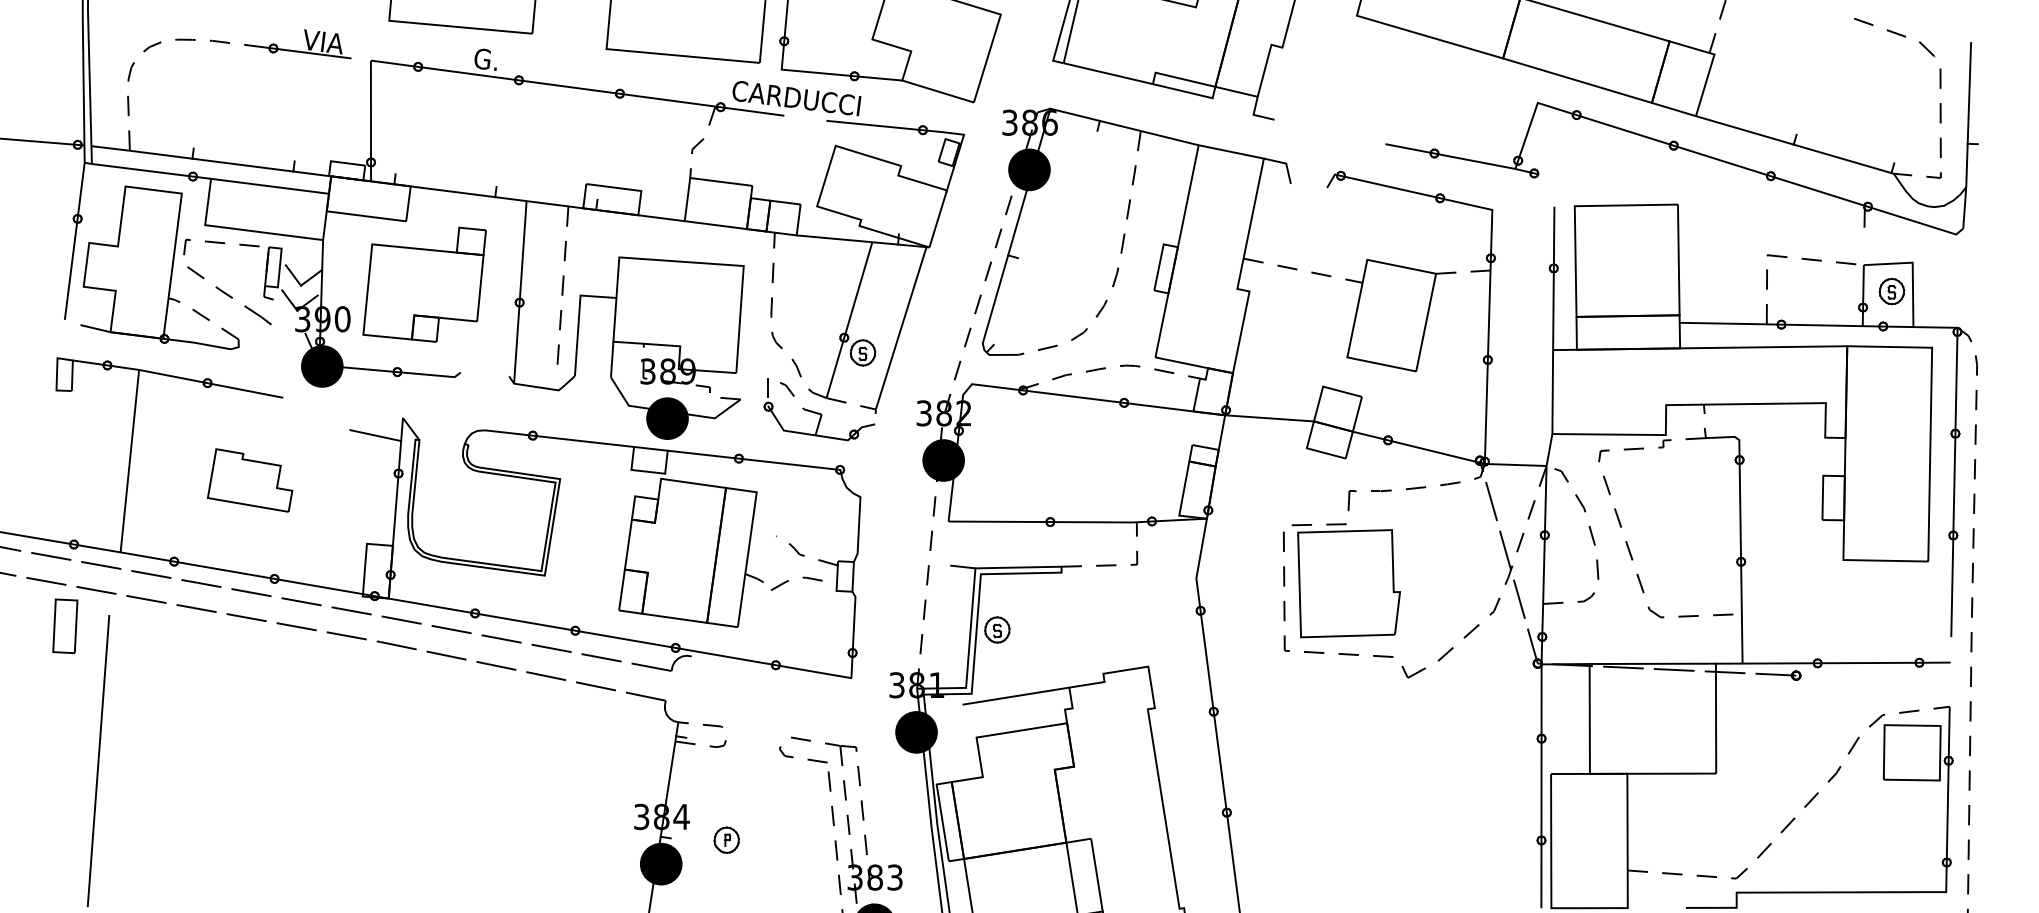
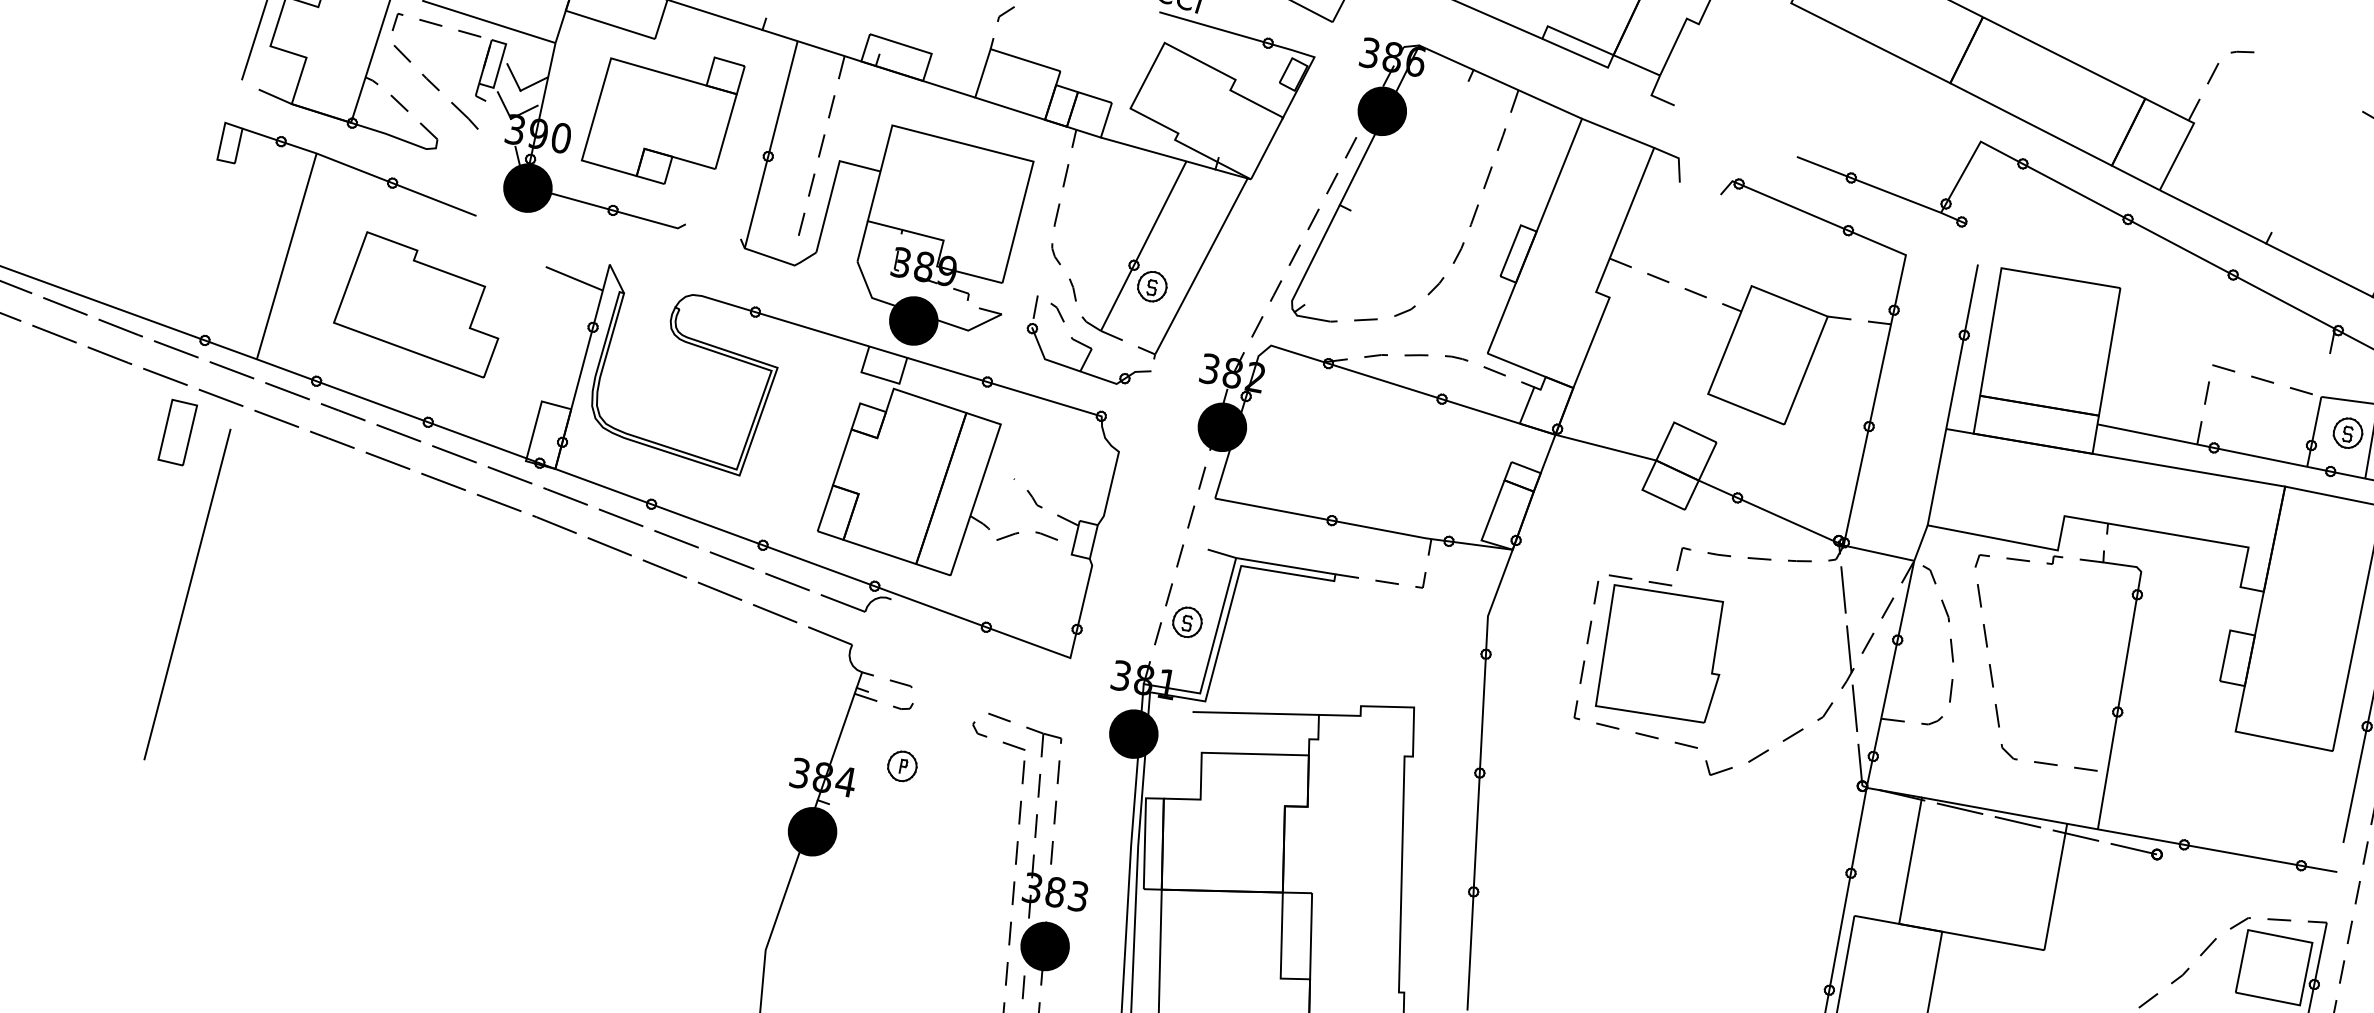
part: (249, 480) -> (420, 303), size x1.67
part: (997, 629) -> (1187, 621), moved
part: (726, 839) -> (902, 765), moved

